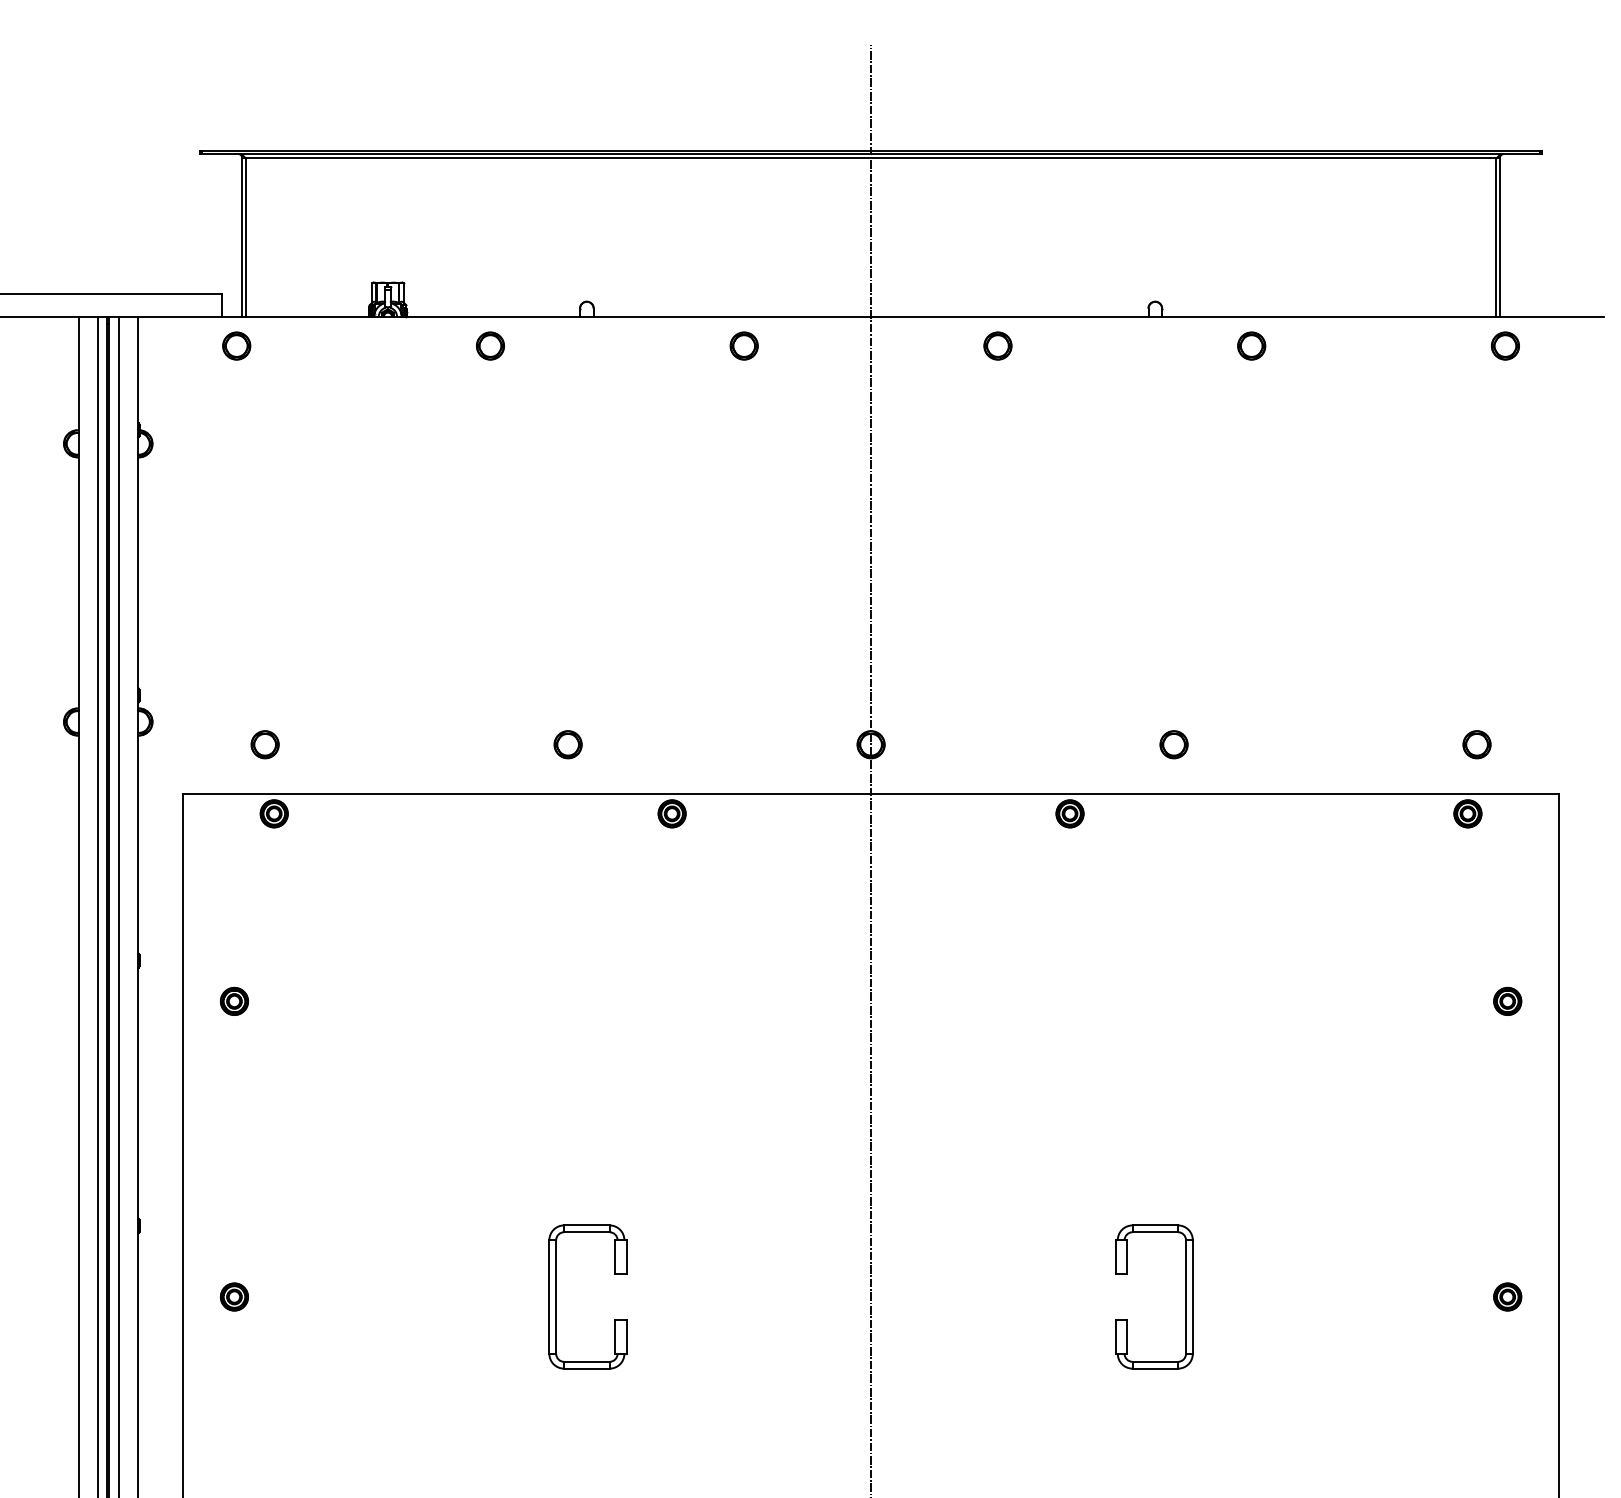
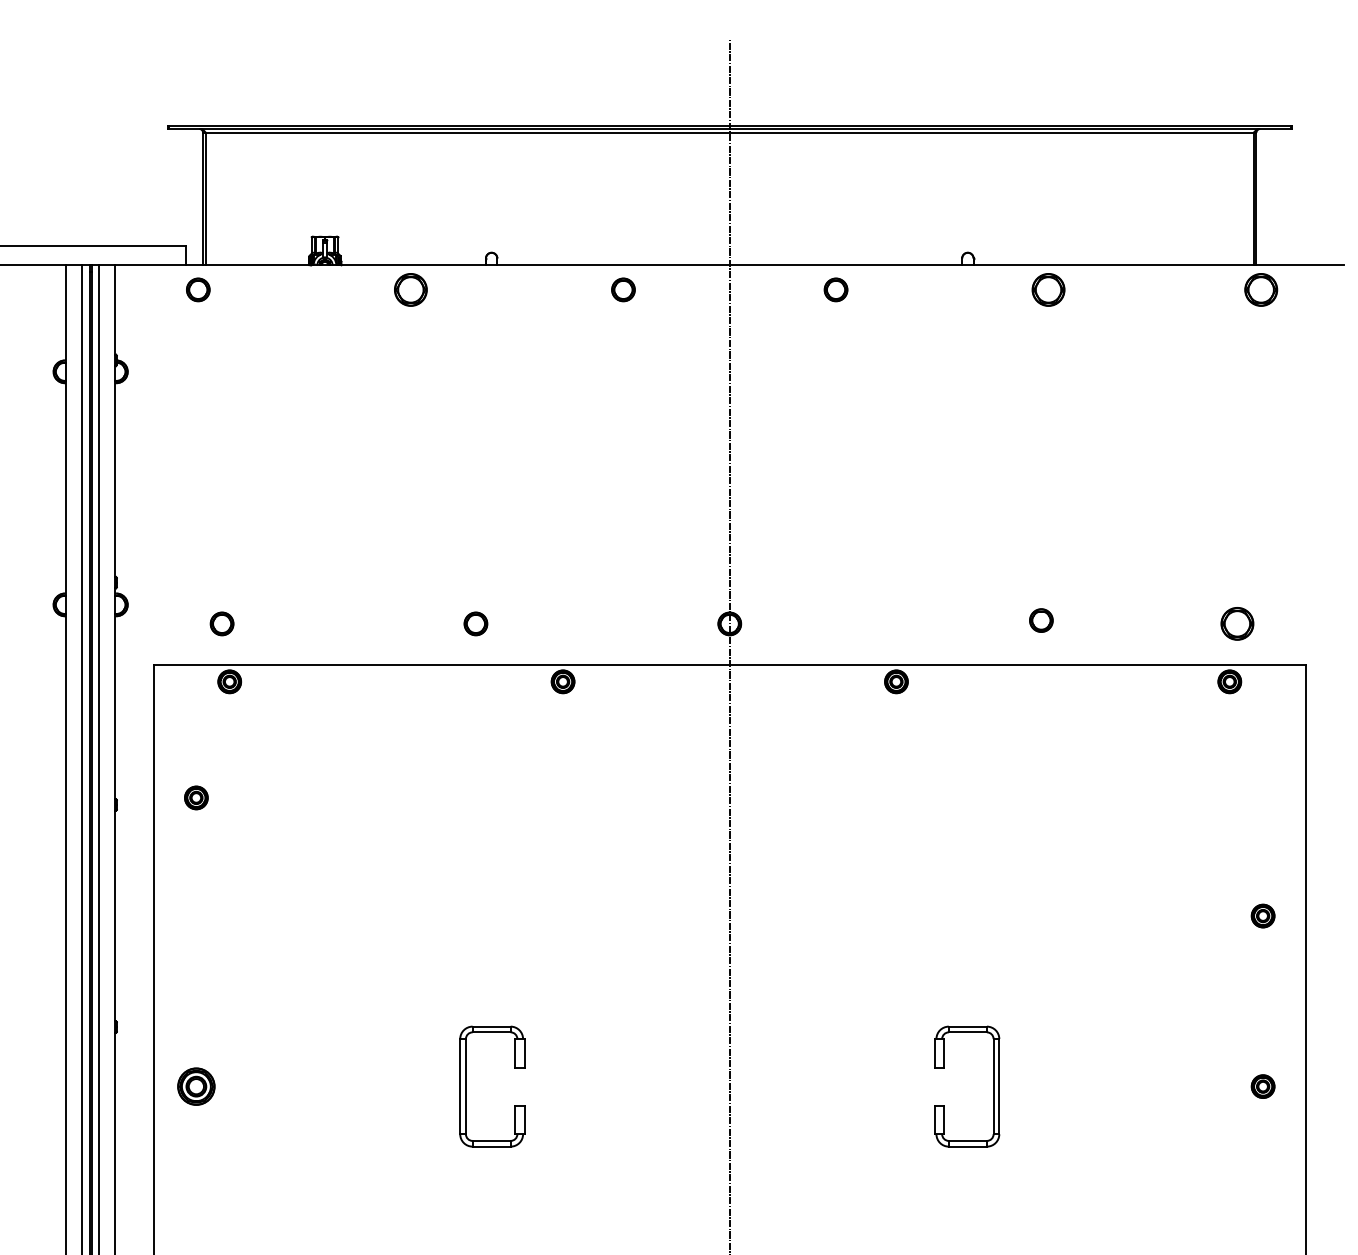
part: (490, 345) -> (410, 289), size x1.4
part: (1251, 345) -> (1048, 289), size x1.4
part: (1505, 345) -> (1261, 289), size x1.4
part: (1173, 744) -> (1040, 620), moved
part: (1476, 744) -> (1236, 623), size x1.4
part: (234, 1000) -> (196, 797), moved
part: (1507, 1000) -> (1262, 915), moved
part: (234, 1296) -> (196, 1086), size x1.6

